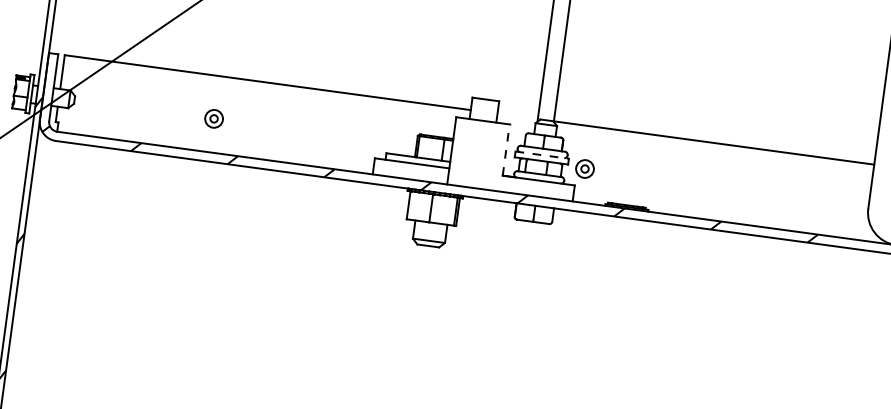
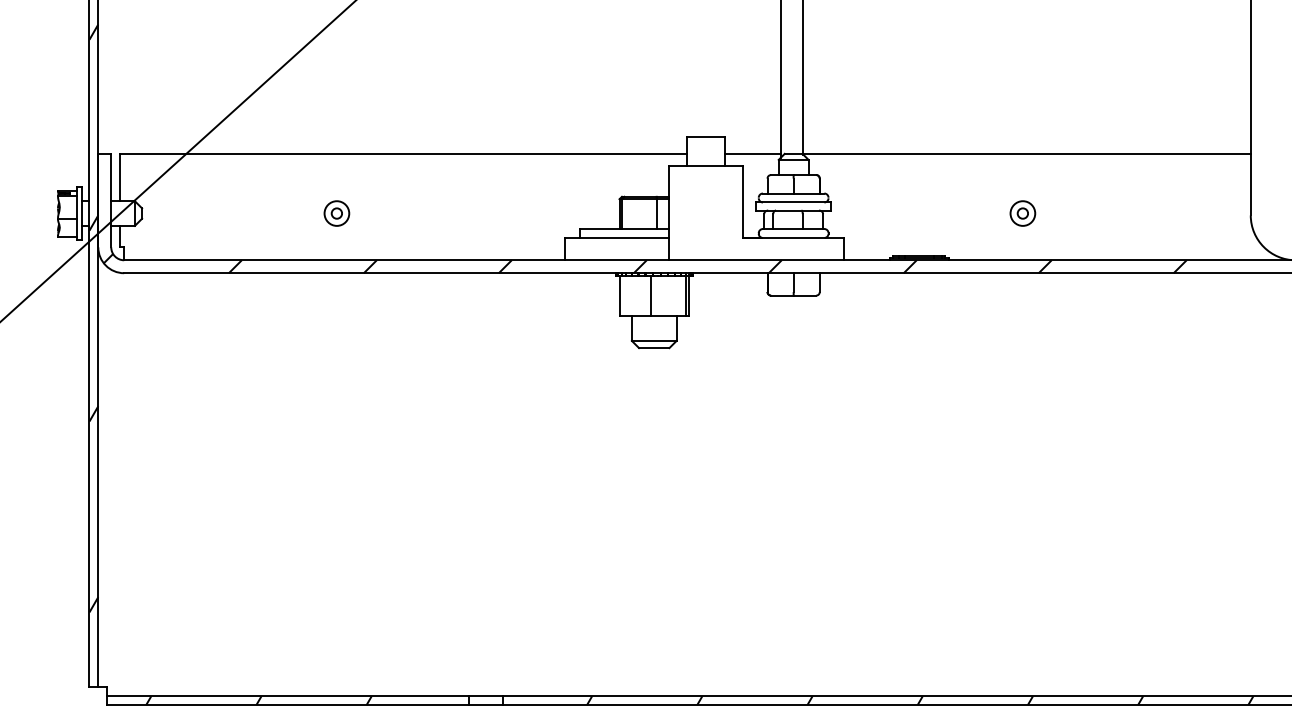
line: (517, 116) -> (752, 153), added
line: (506, 150) -> (743, 202), dashed -> solid
line: (542, 155) -> (794, 202), dashed -> solid
part: (584, 168) -> (1022, 213), moved

